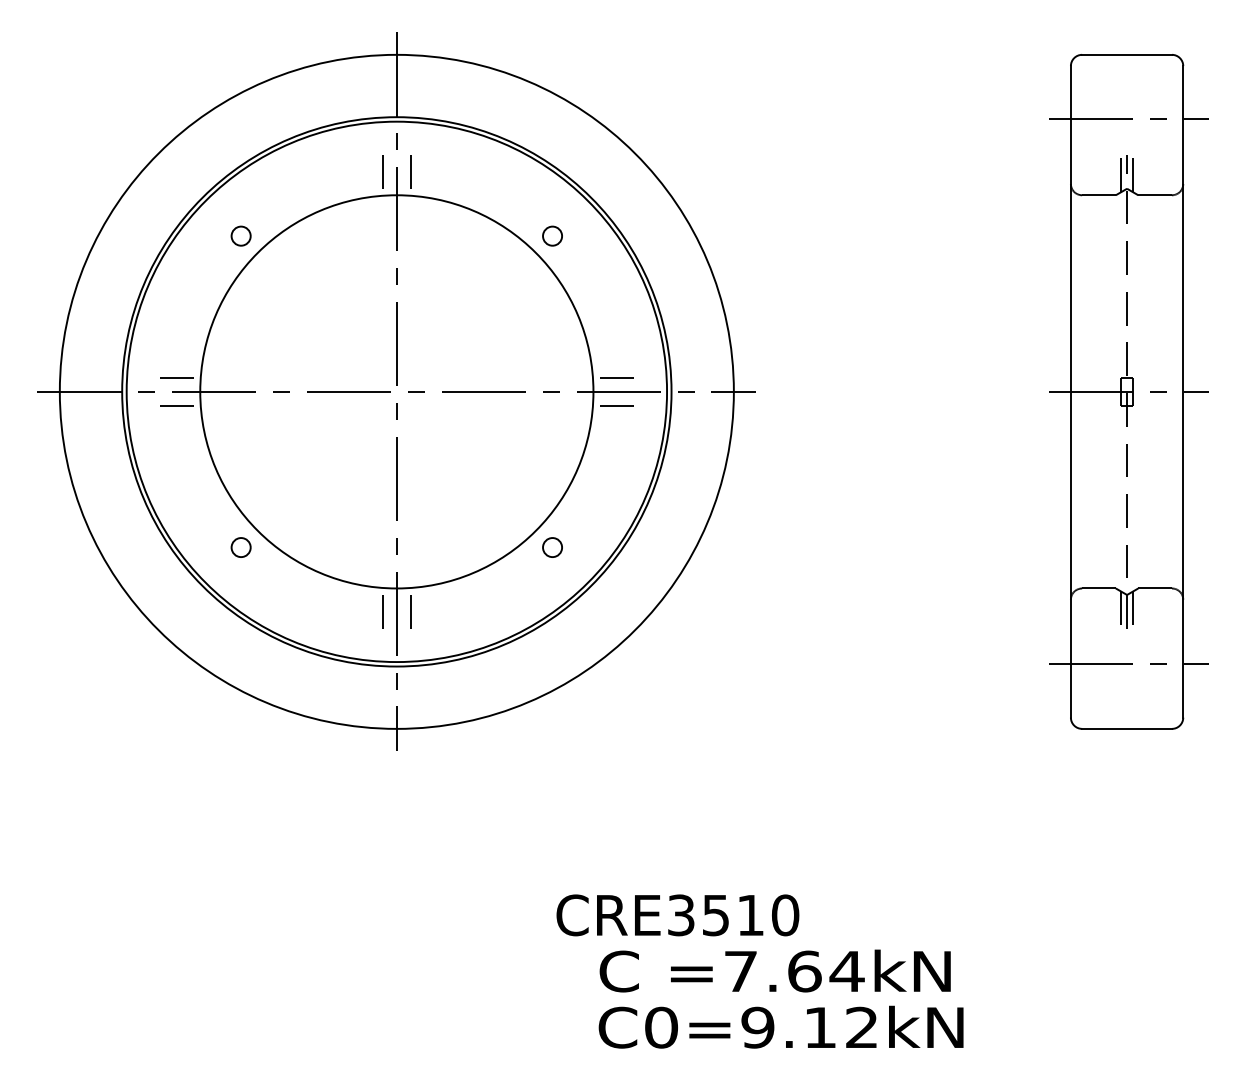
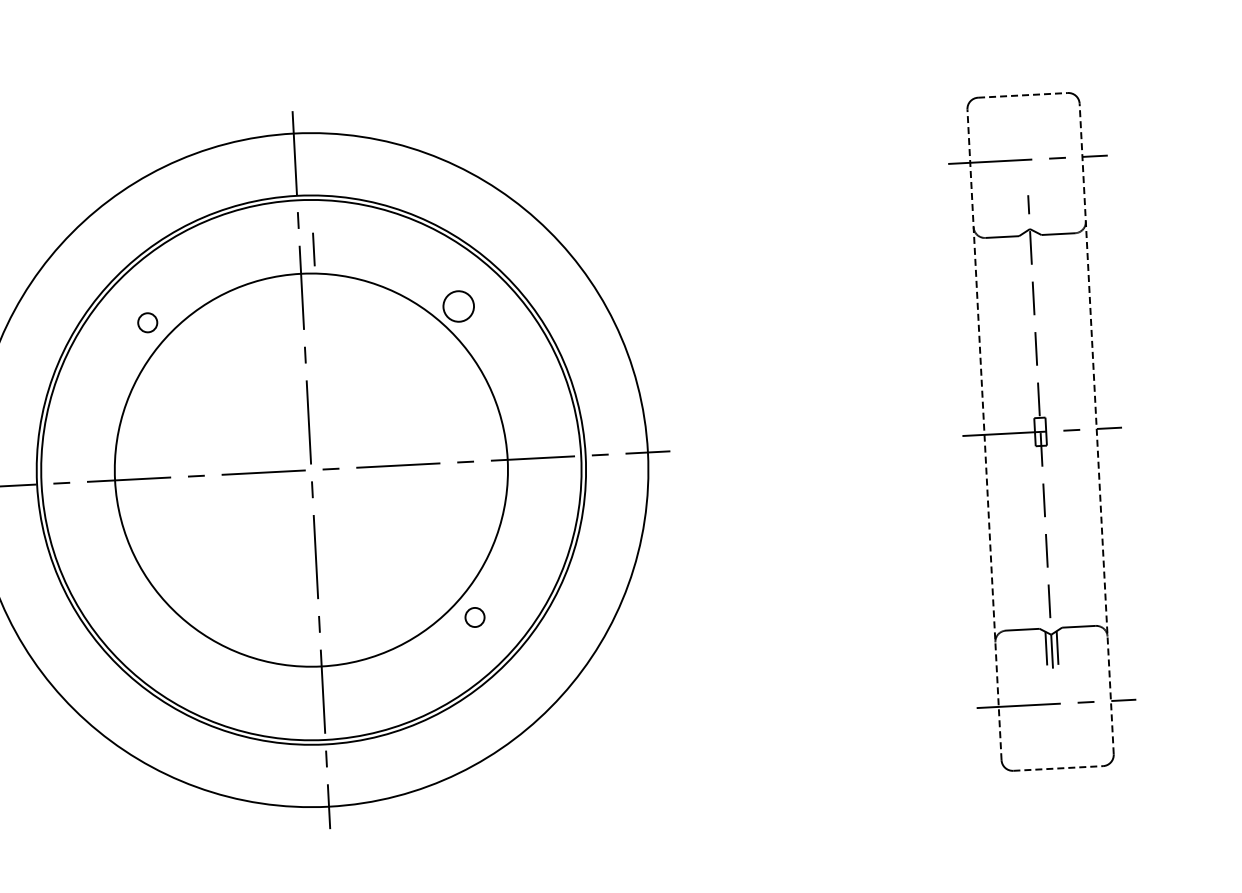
line: (1127, 54) -> (1023, 94), solid -> dashed
line: (1121, 173) -> (1023, 214), removed
line: (1132, 173) -> (1034, 213), removed
line: (382, 174) -> (285, 253), removed
circle: (552, 235) -> (458, 305), size x1.6
line: (179, 377) -> (93, 467), removed
line: (613, 377) -> (526, 444), removed
line: (1070, 391) -> (984, 434), solid -> dashed
line: (1183, 391) -> (1096, 428), solid -> dashed
line: (179, 405) -> (95, 495), removed
line: (613, 405) -> (528, 472), removed
circle: (240, 547) -> (163, 633), removed
line: (382, 608) -> (308, 687), removed
line: (410, 608) -> (336, 685), removed
line: (1127, 728) -> (1058, 768), solid -> dashed

